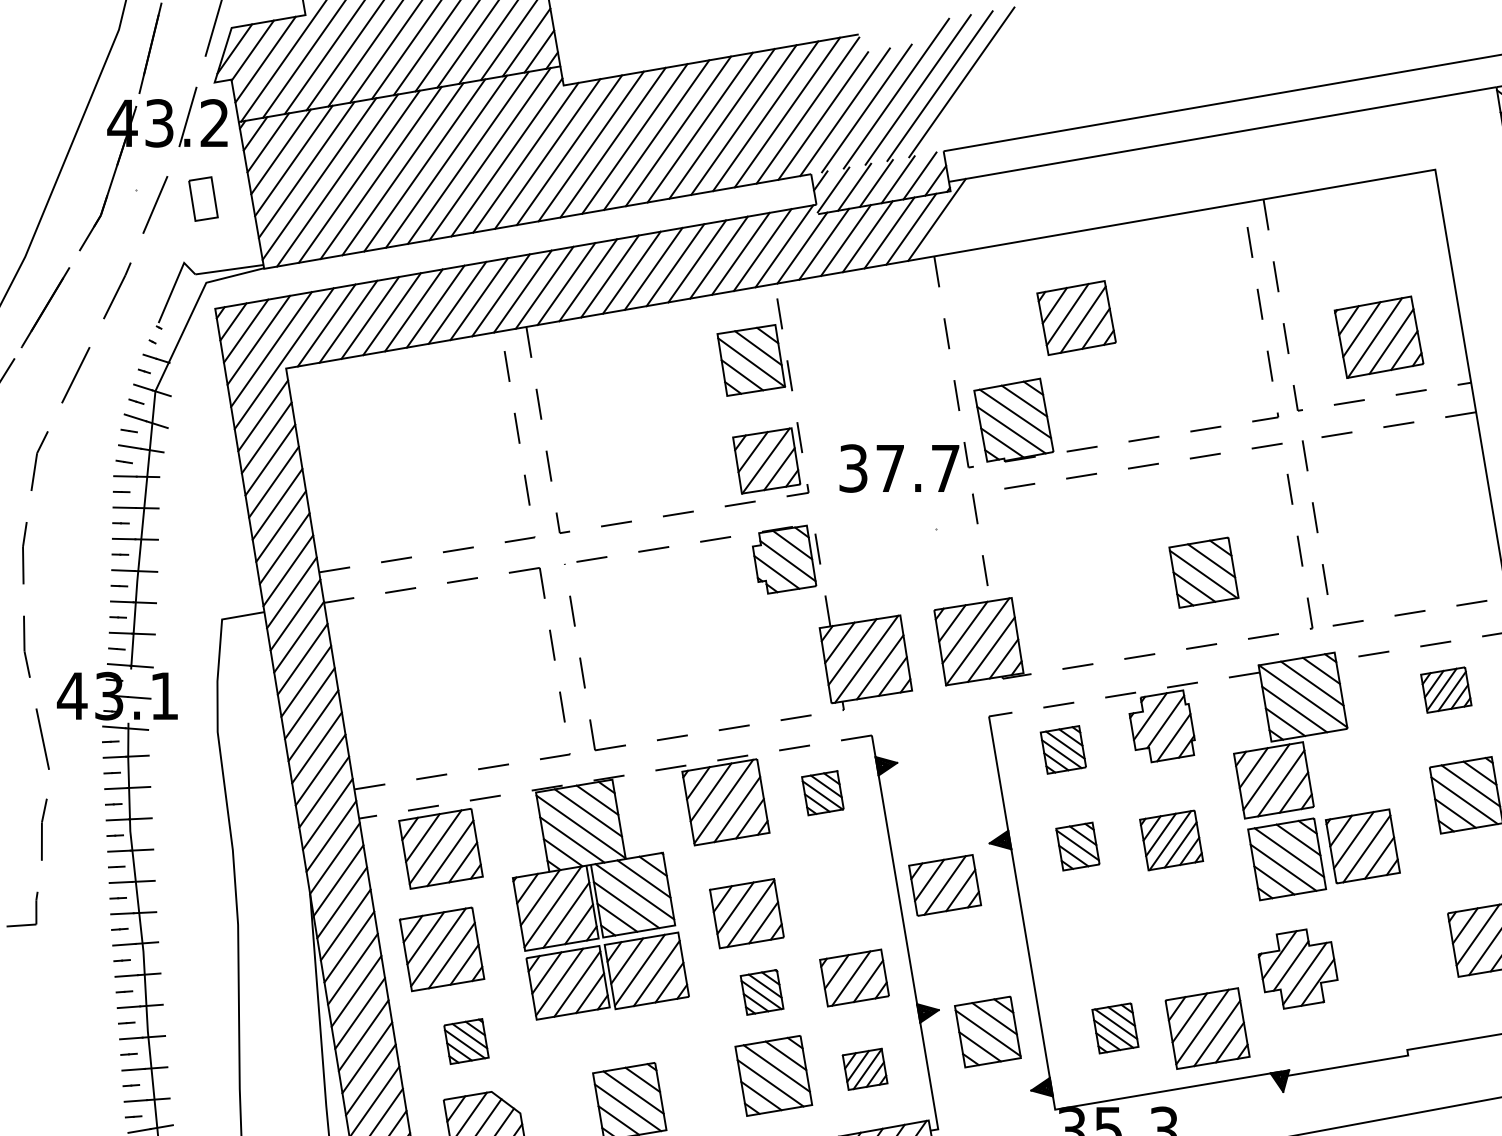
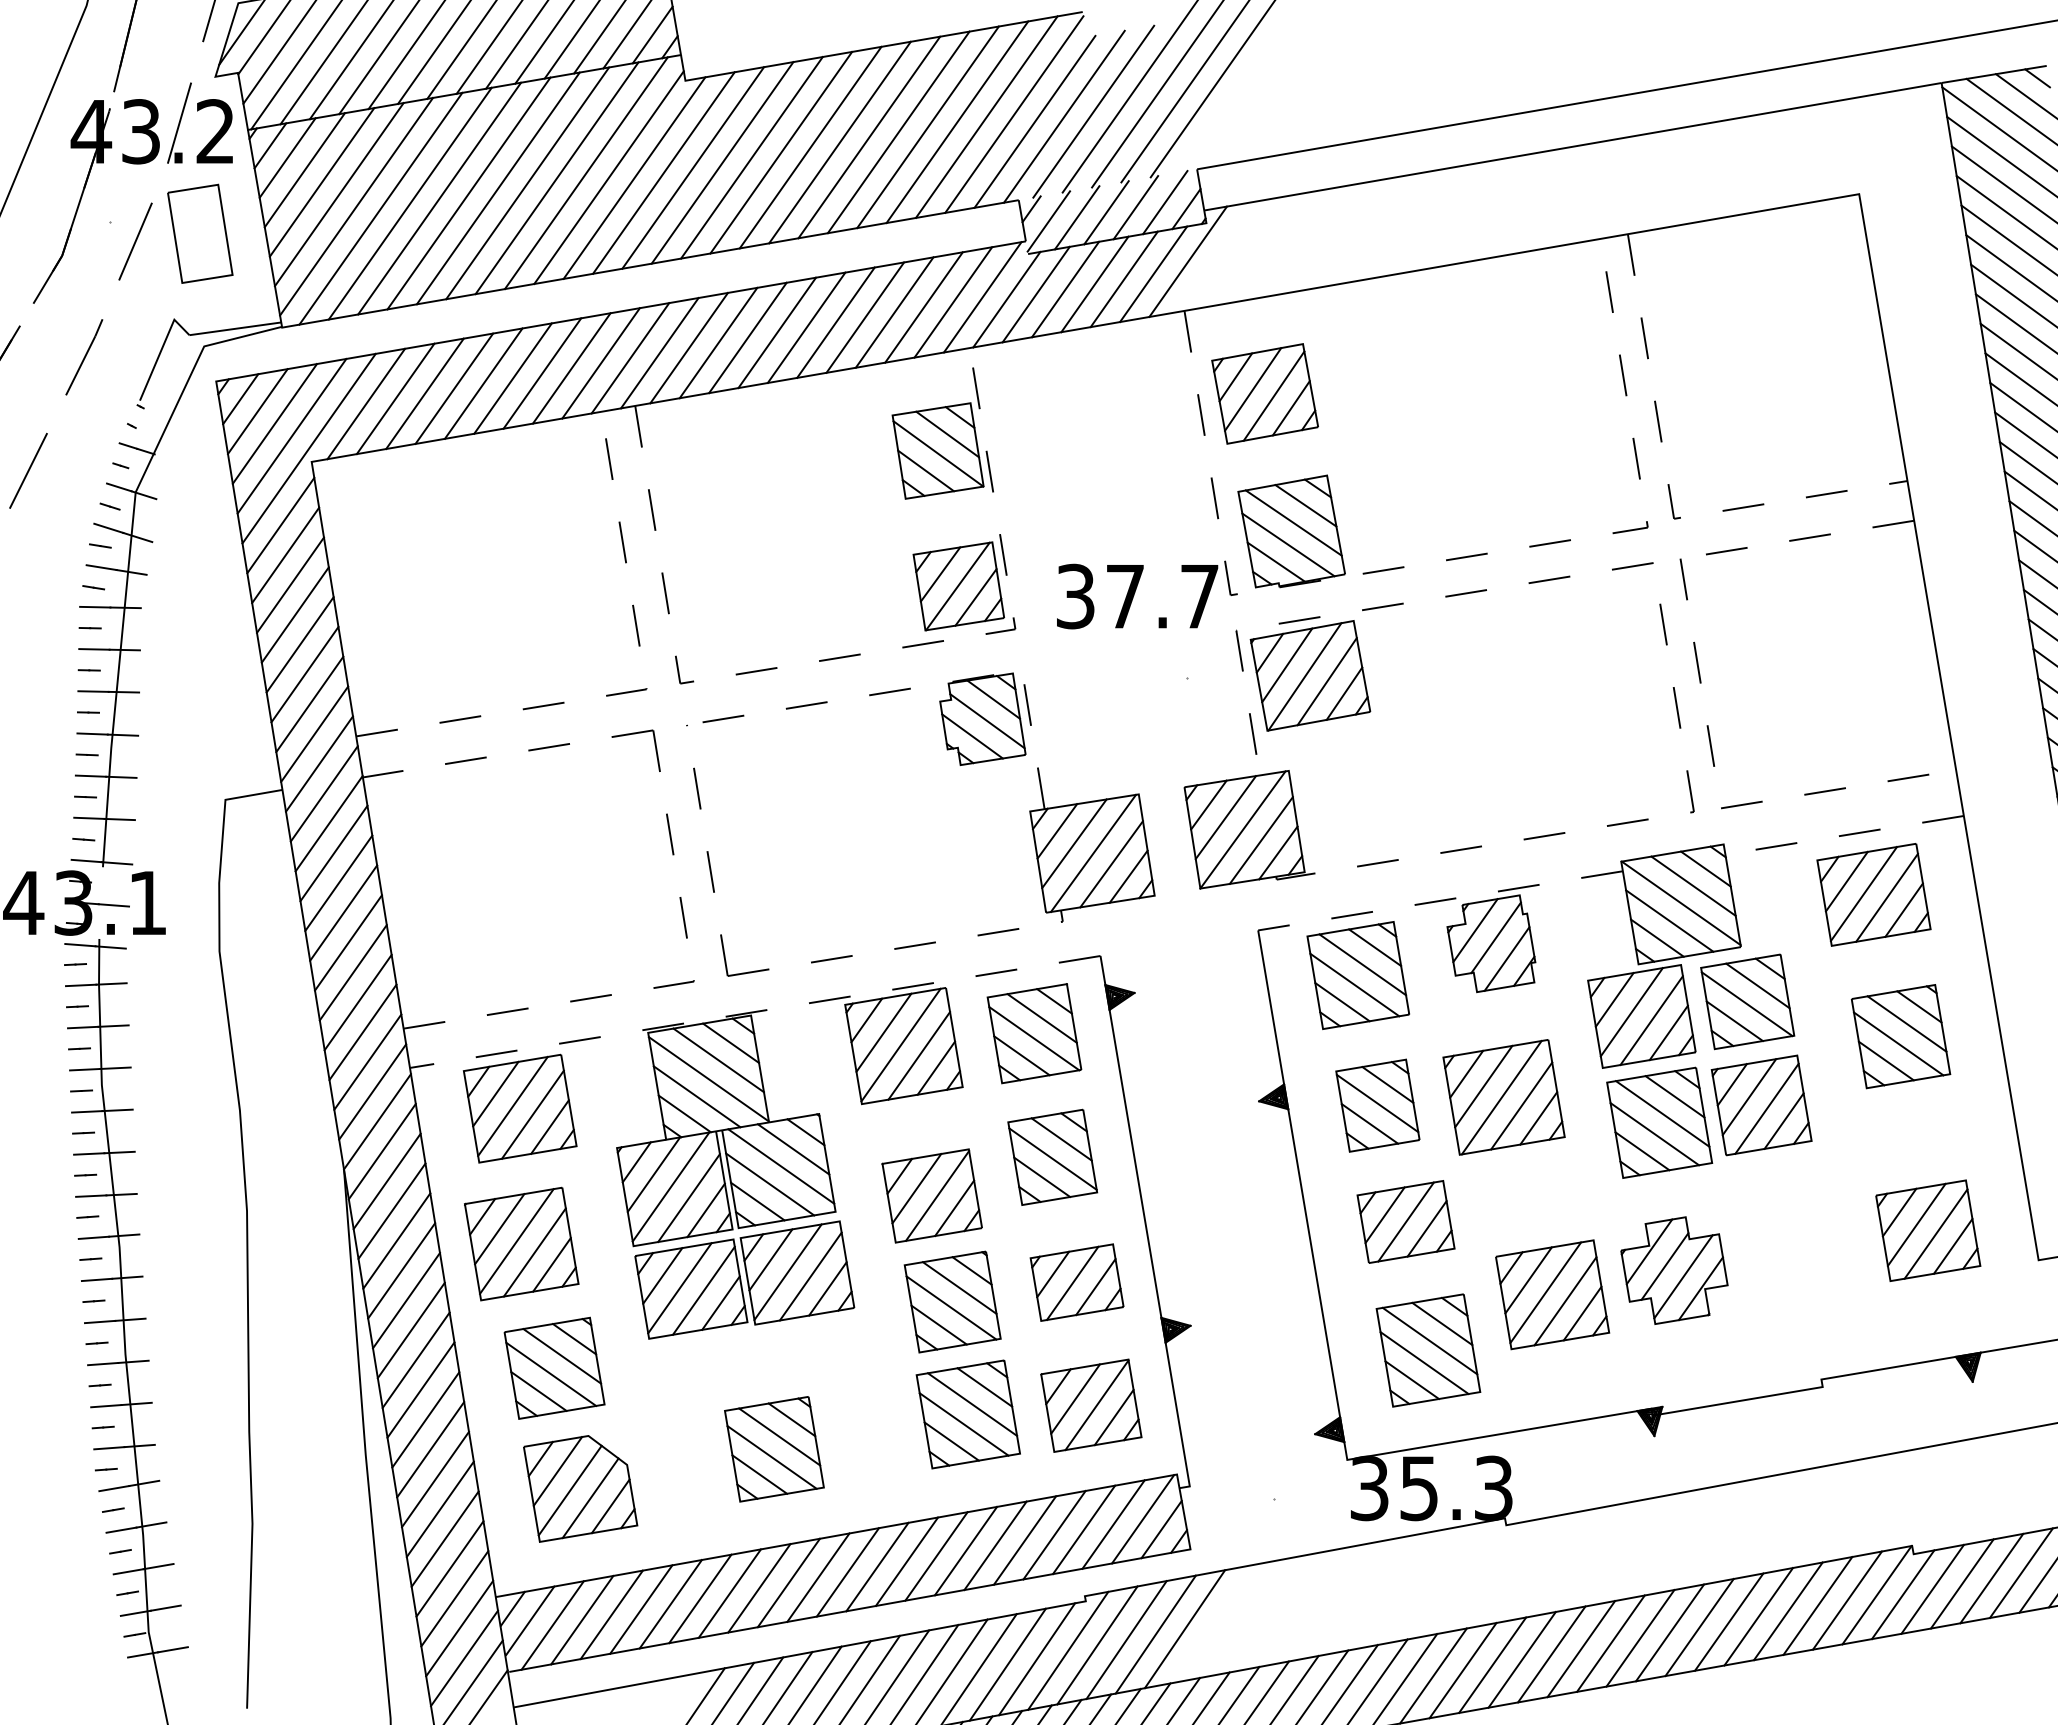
part: (203, 198) -> (200, 233), size x1.67
part: (1076, 317) -> (1264, 393), moved
part: (1379, 337) -> (1310, 675), moved
part: (1203, 572) -> (1747, 1001), moved
part: (1445, 689) -> (1873, 894), size x1.67
part: (1063, 749) -> (1358, 975), size x1.67
part: (822, 793) -> (1034, 1033), size x1.67
part: (1171, 840) -> (1503, 1097), size x1.43
part: (1077, 846) -> (1377, 1105), size x1.43
part: (944, 885) -> (1405, 1221), moved
part: (762, 992) -> (952, 1301), size x1.67
part: (1115, 1028) -> (1428, 1350), size x1.67
part: (1207, 1028) -> (1552, 1294), moved
part: (987, 1031) -> (1052, 1156), moved
part: (466, 1041) -> (554, 1367), size x1.67
part: (865, 1069) -> (1091, 1405), size x1.67

